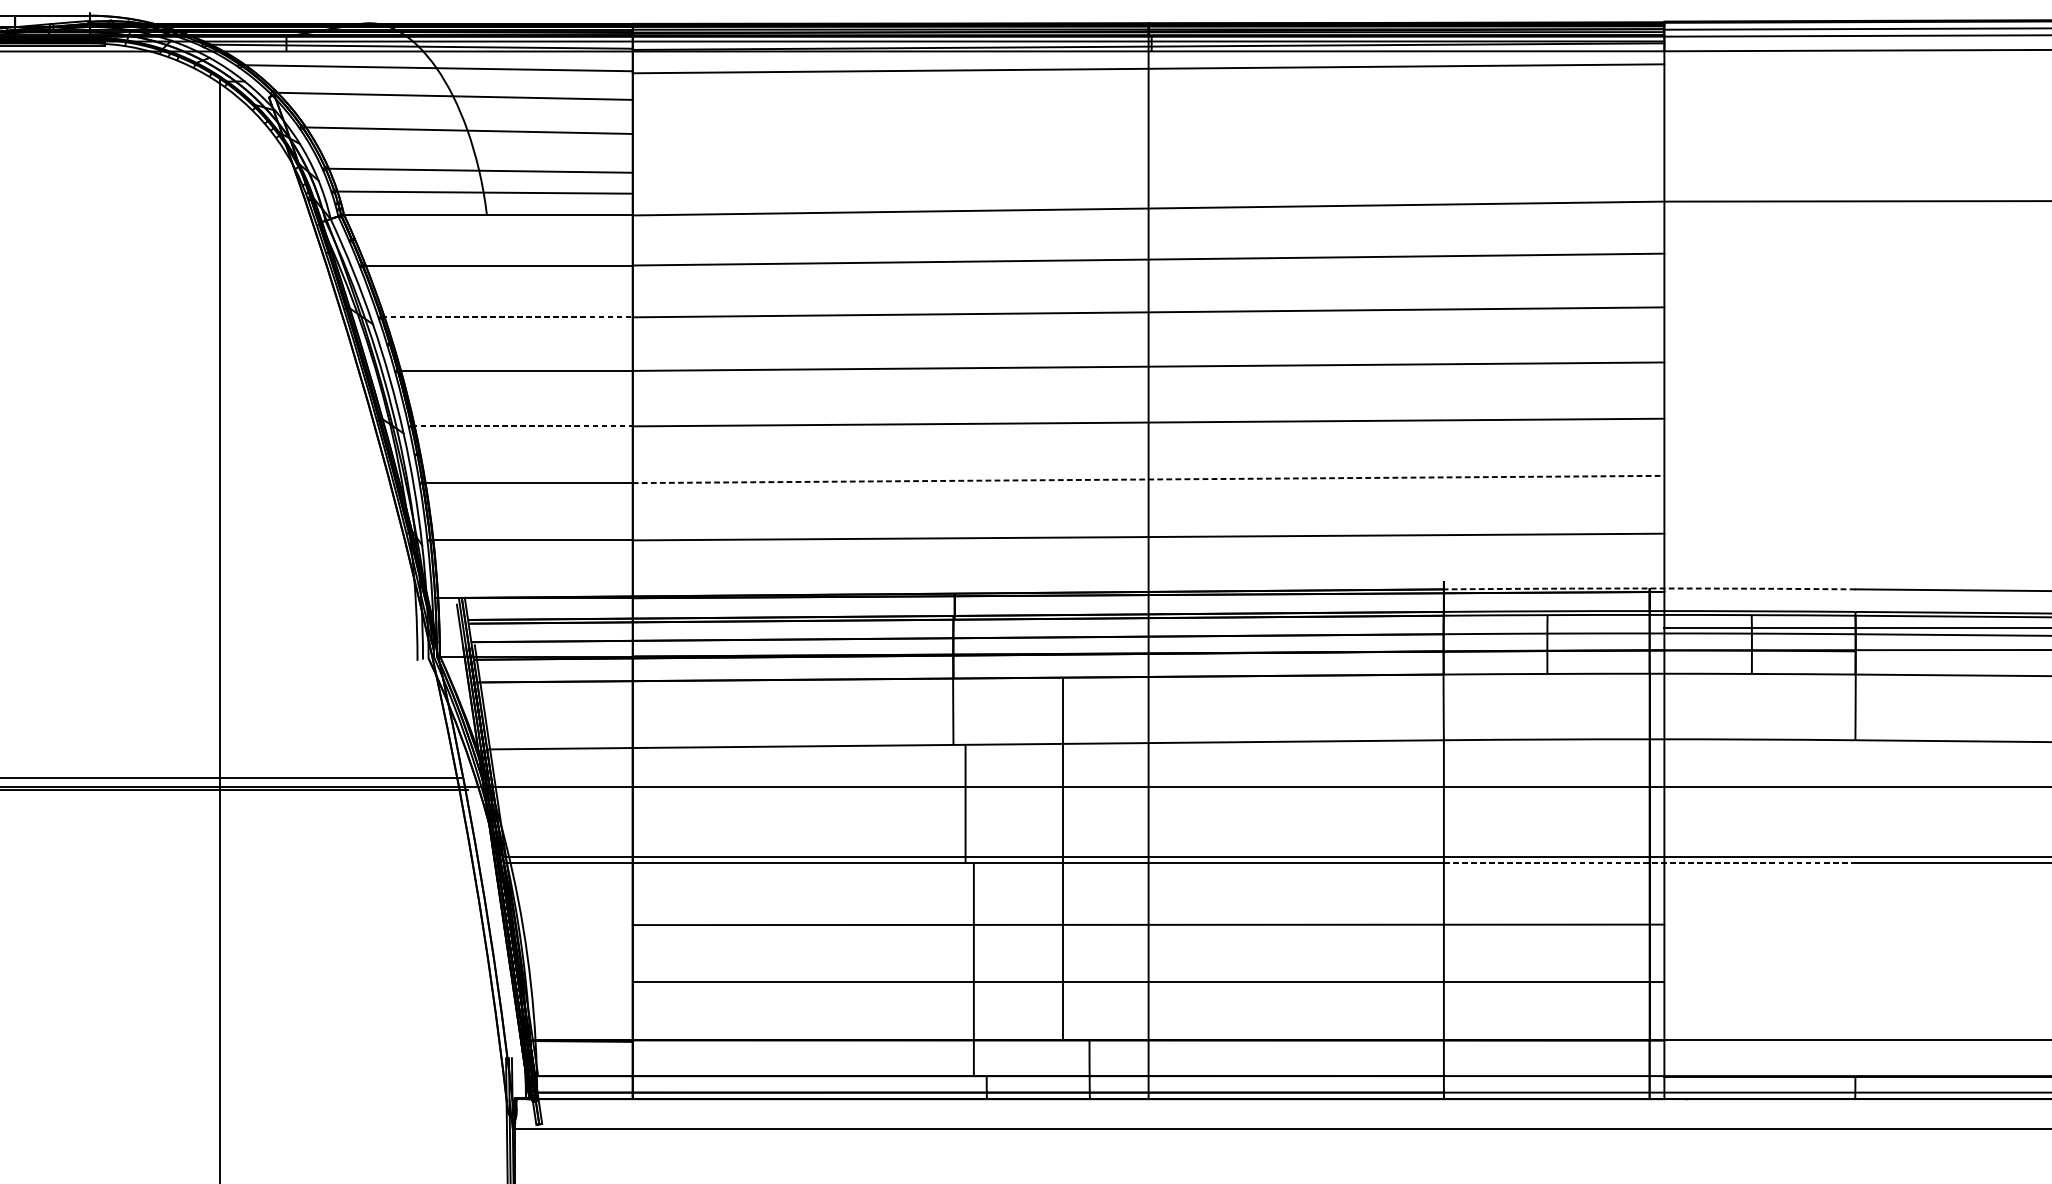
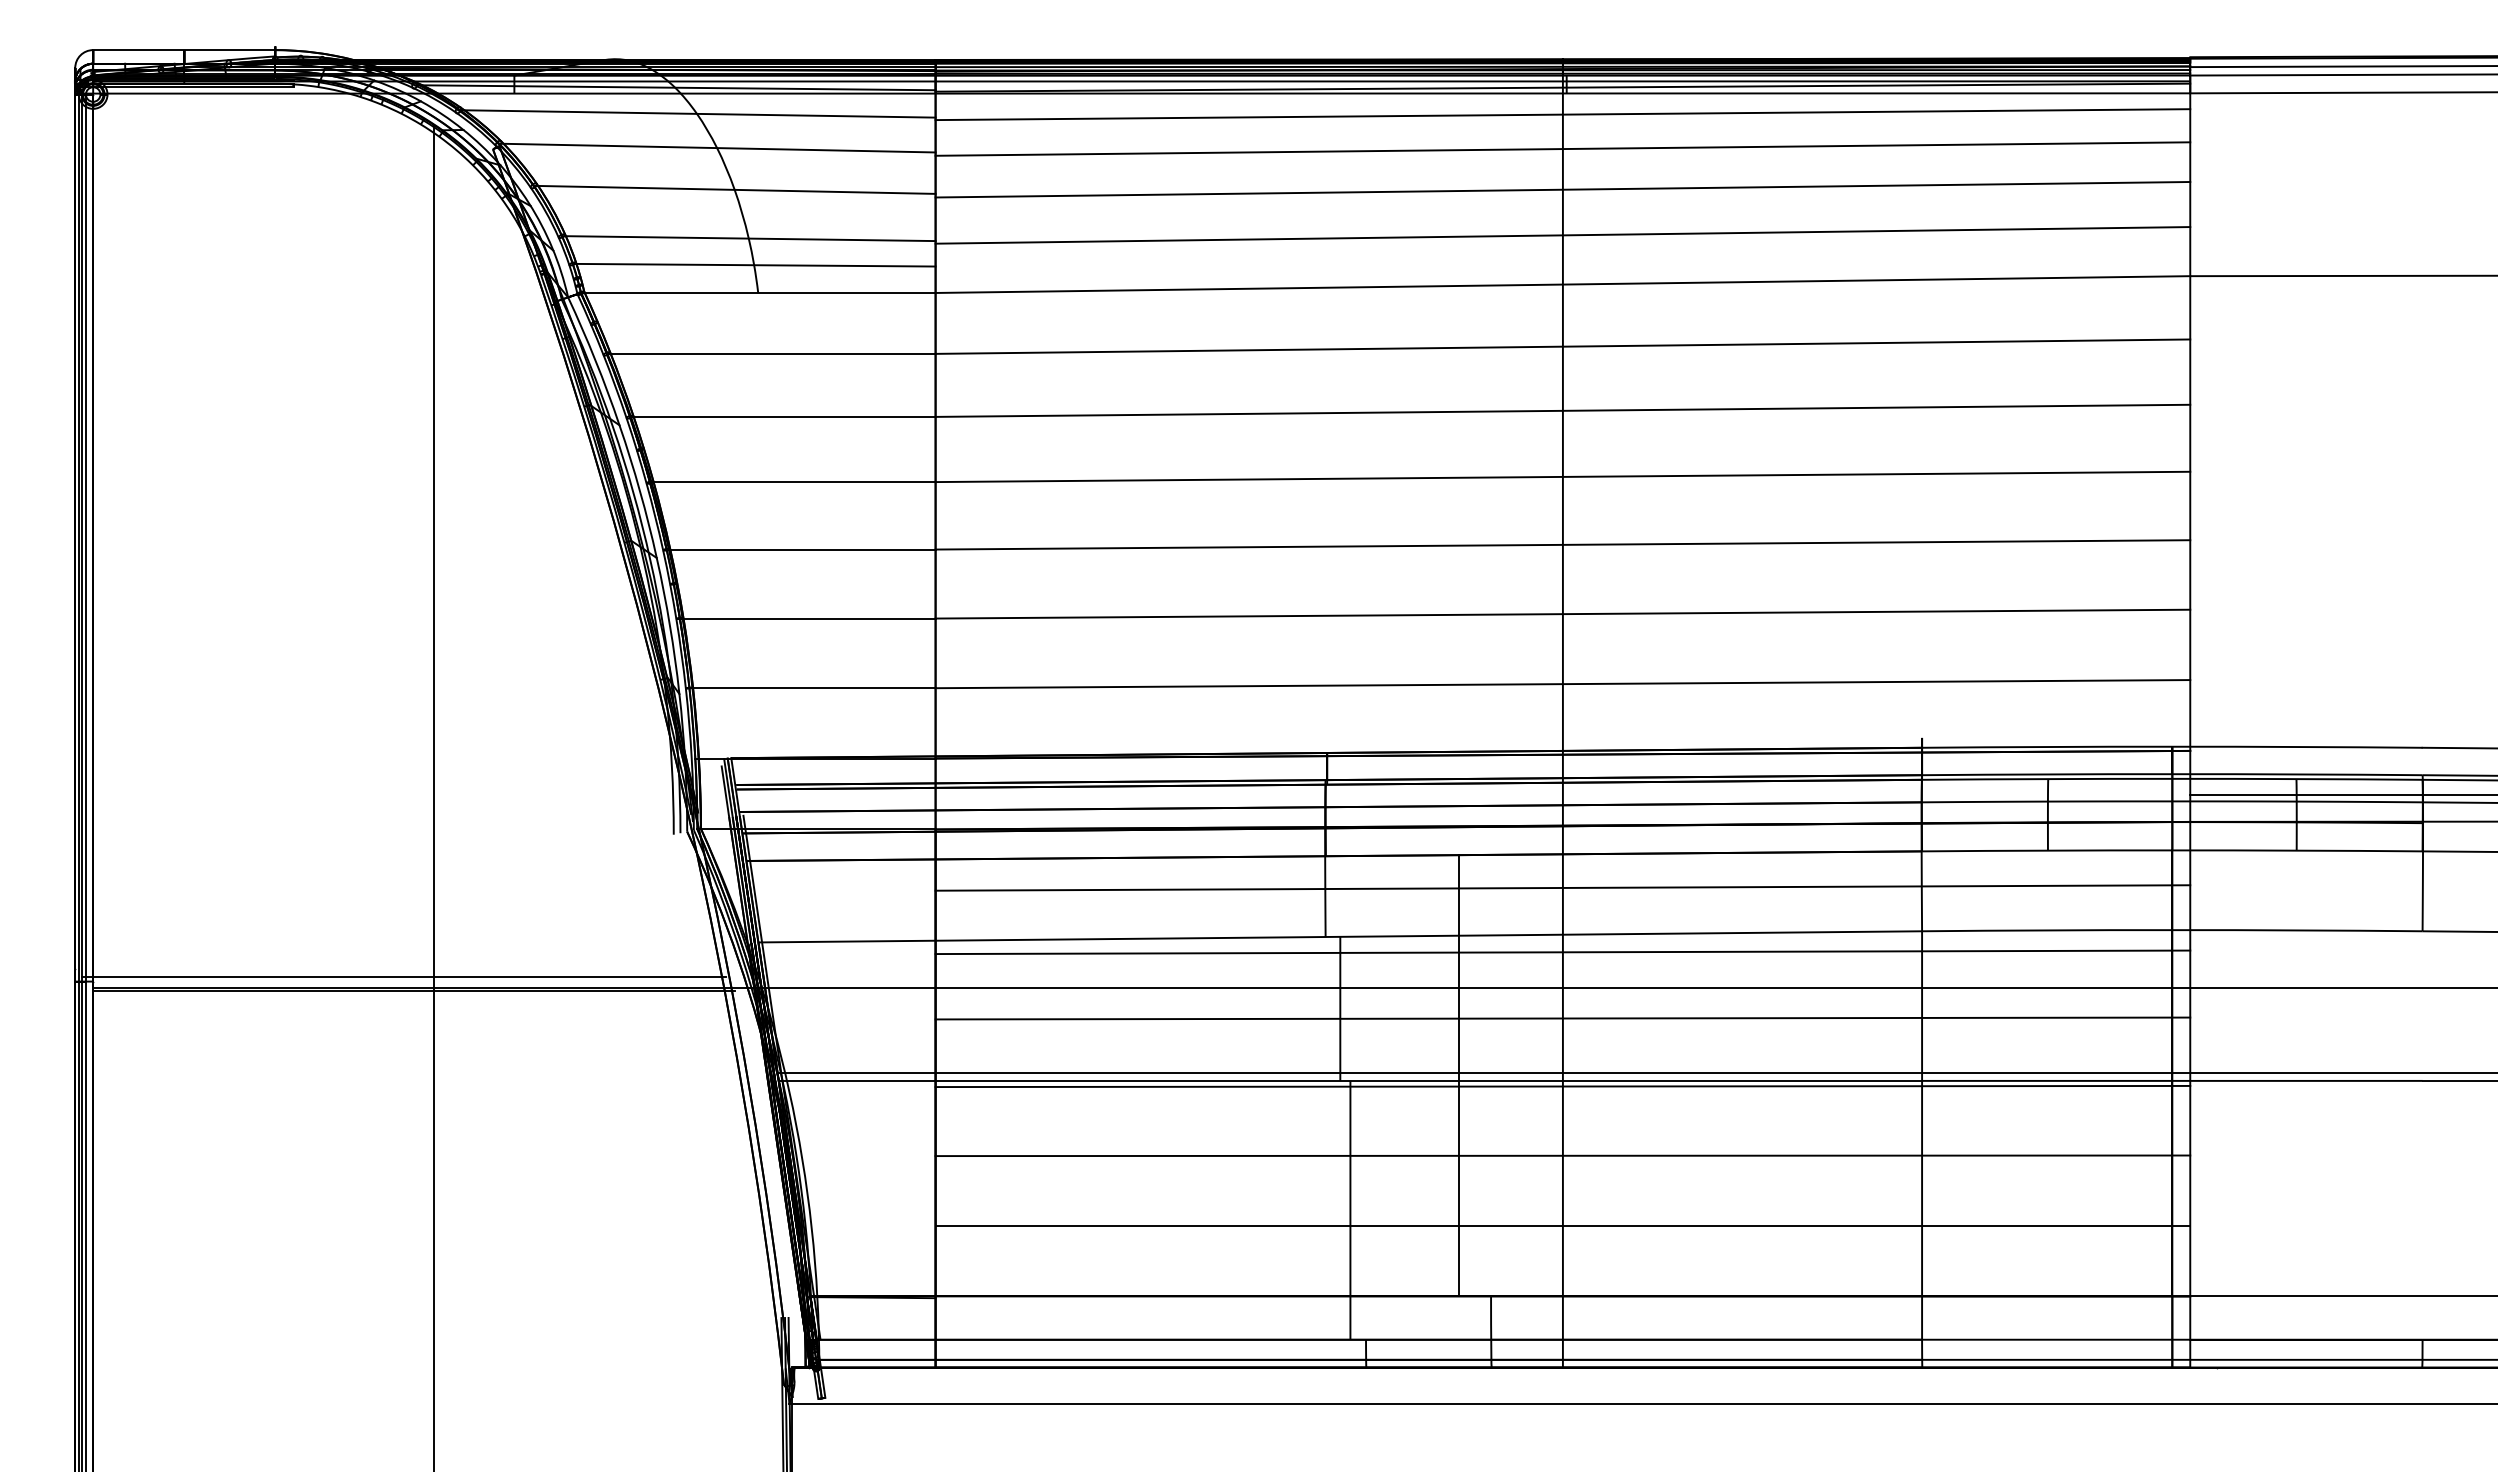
line: (1148, 96) -> (1562, 148), added
line: (1148, 130) -> (1562, 189), added
line: (1148, 168) -> (1562, 235), added
line: (506, 316) -> (782, 416), dashed -> solid
line: (522, 426) -> (801, 549), dashed -> solid
line: (1149, 479) -> (1563, 614), dashed -> solid
arc: (1649, 588) -> (2172, 746), dashed -> solid
line: (1148, 704) -> (1562, 887), added
line: (1148, 757) -> (1562, 952), added
line: (1148, 811) -> (1562, 1018), added
arc: (1649, 862) -> (2172, 1080), dashed -> solid
line: (1148, 867) -> (1562, 1086), added

